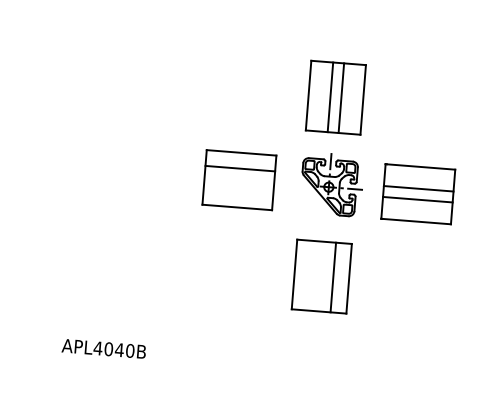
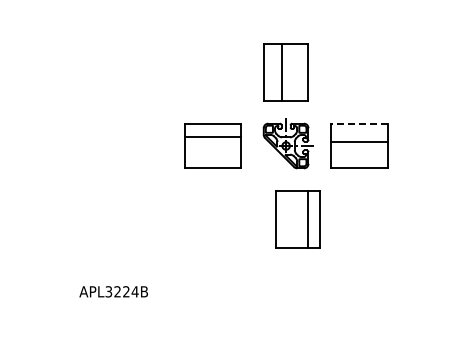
line: (341, 97) -> (290, 72), removed
line: (419, 166) -> (358, 123), solid -> dashed
line: (416, 199) -> (358, 150), removed
part: (321, 276) -> (297, 219), moved
text: (113, 349) -> (121, 291), APL4040B -> APL3224B

